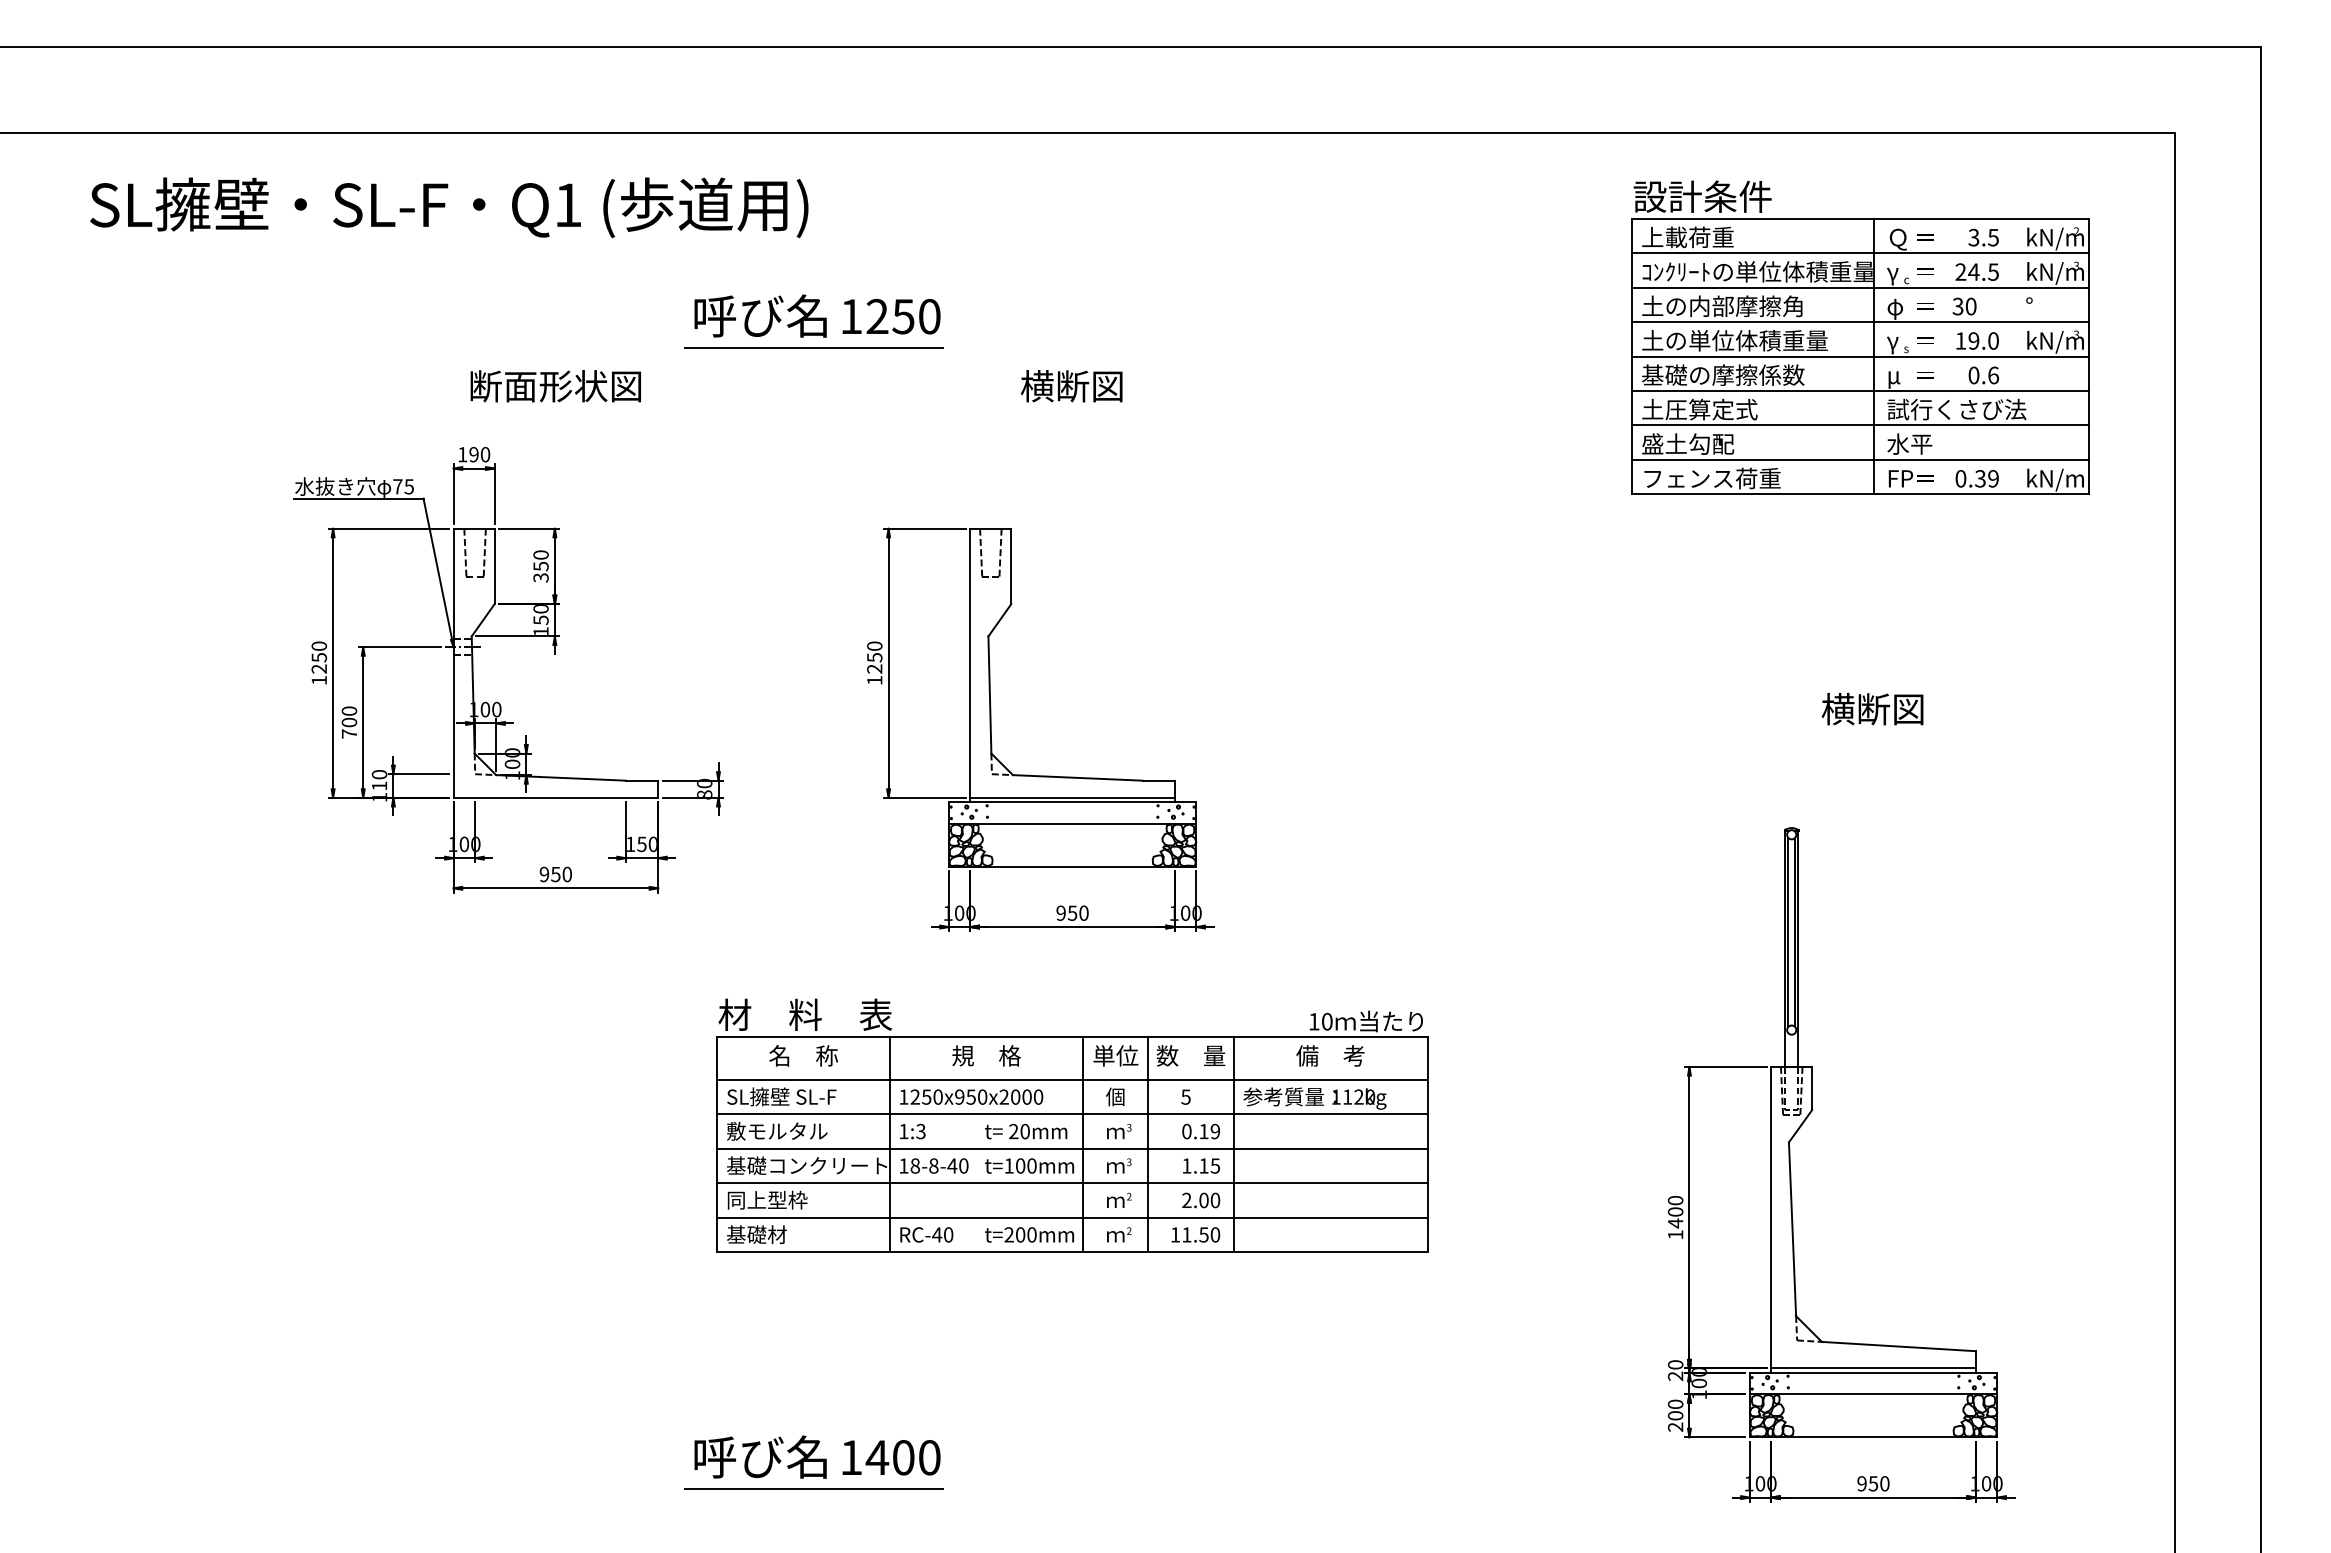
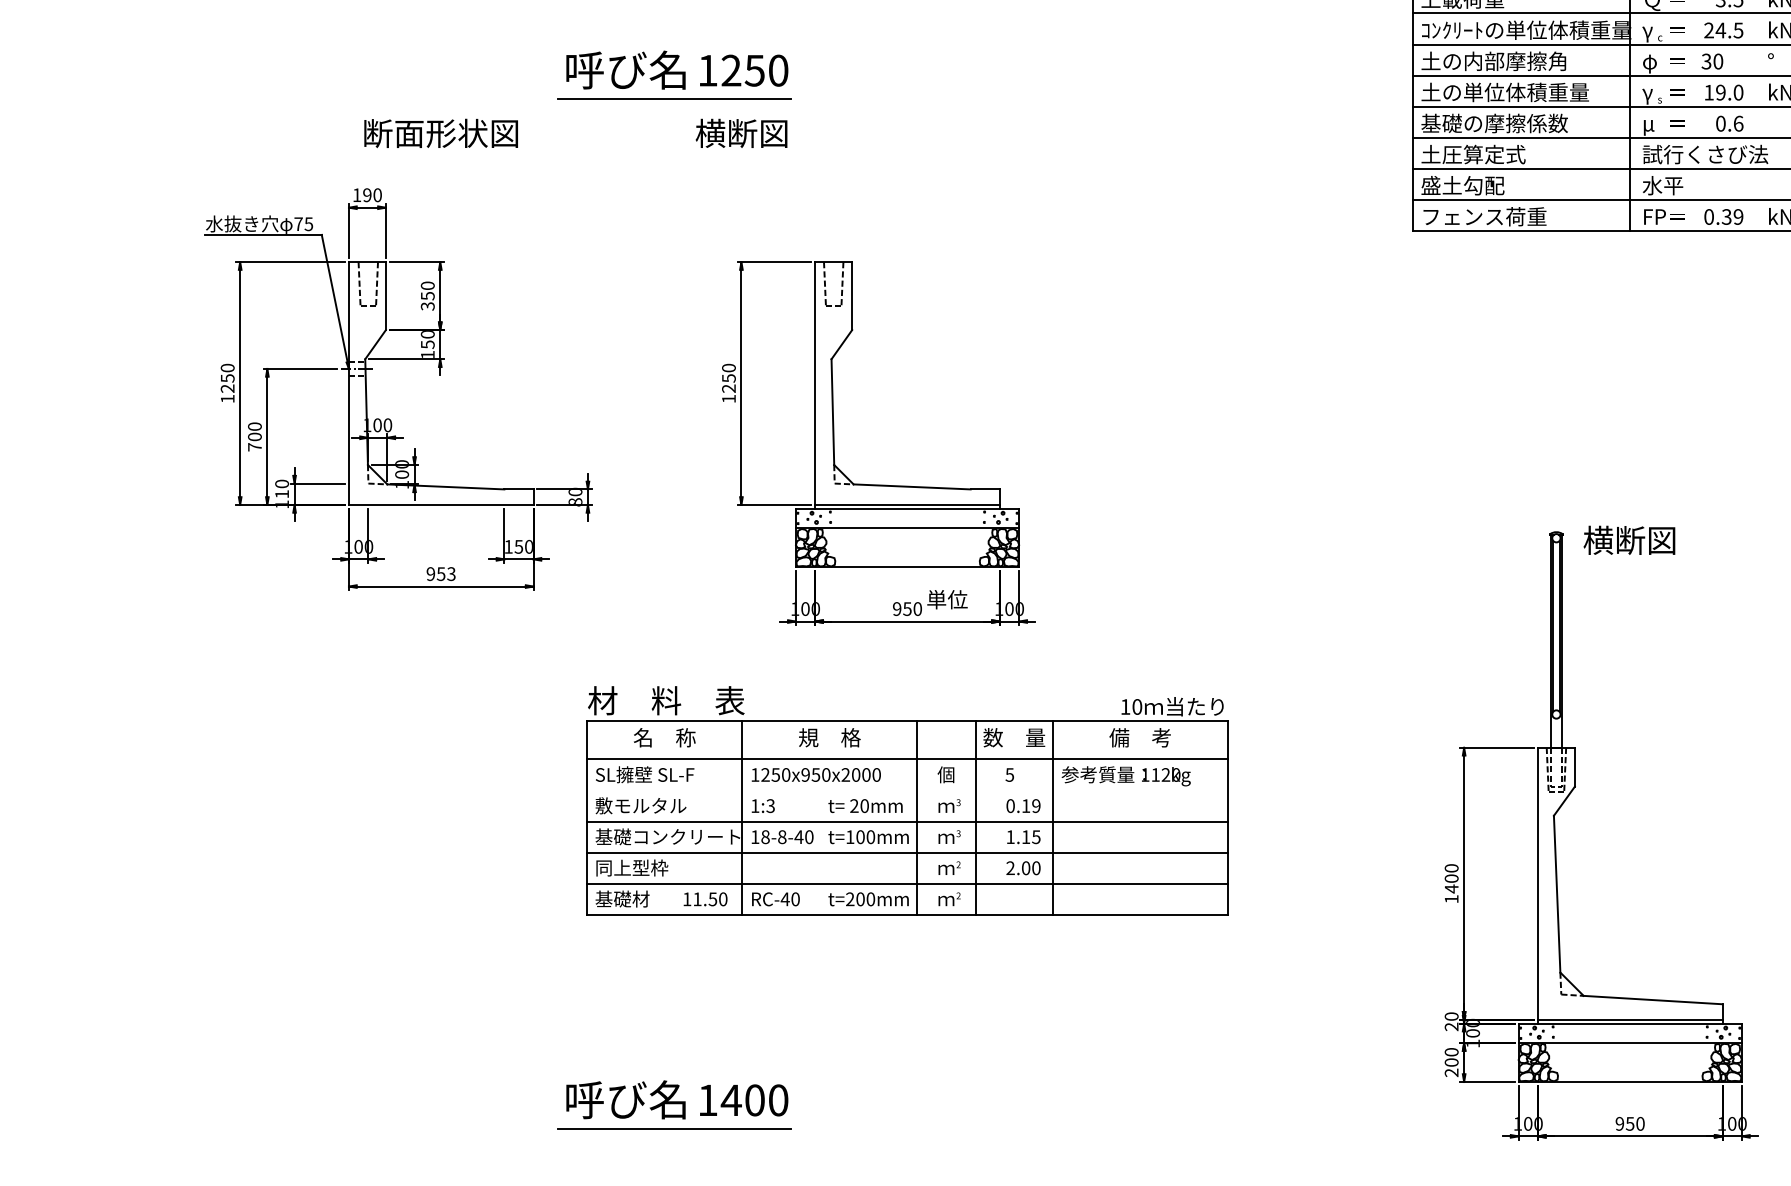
text: (1071, 386) -> (741, 133), moved
text: (1872, 709) -> (1629, 540), moved
text: (566, 874) -> (450, 574), 950 -> 953
text: (1115, 1055) -> (947, 599), moved
line: (1072, 1114) -> (907, 790), removed
text: (1195, 1234) -> (705, 898), moved

